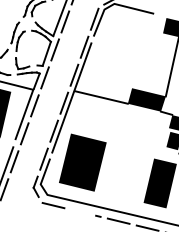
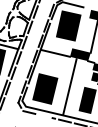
fill: (125, 46) -> (68, 25), added
line: (126, 158) -> (69, 86), added

